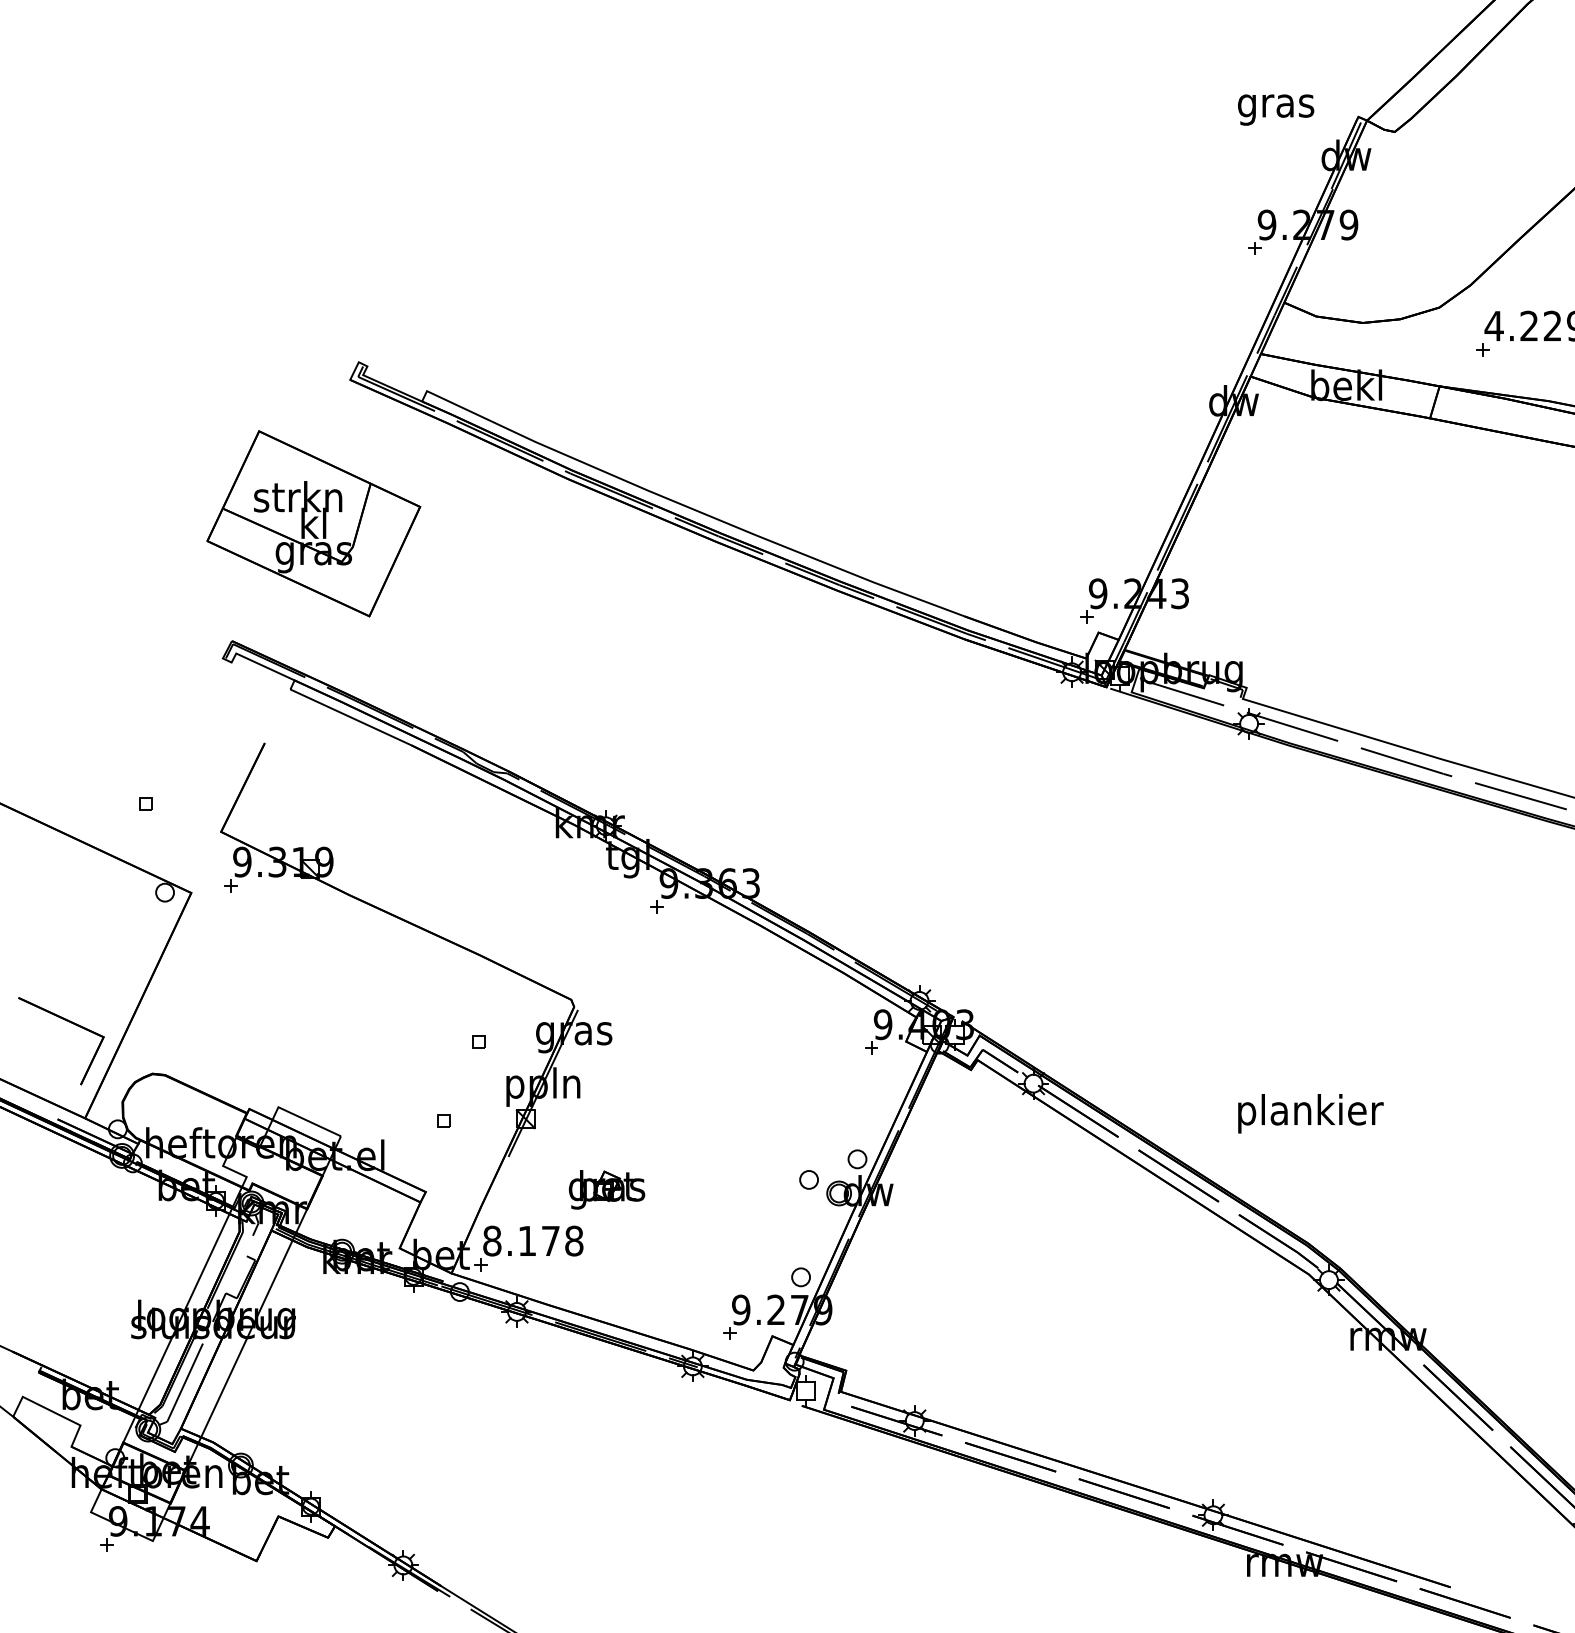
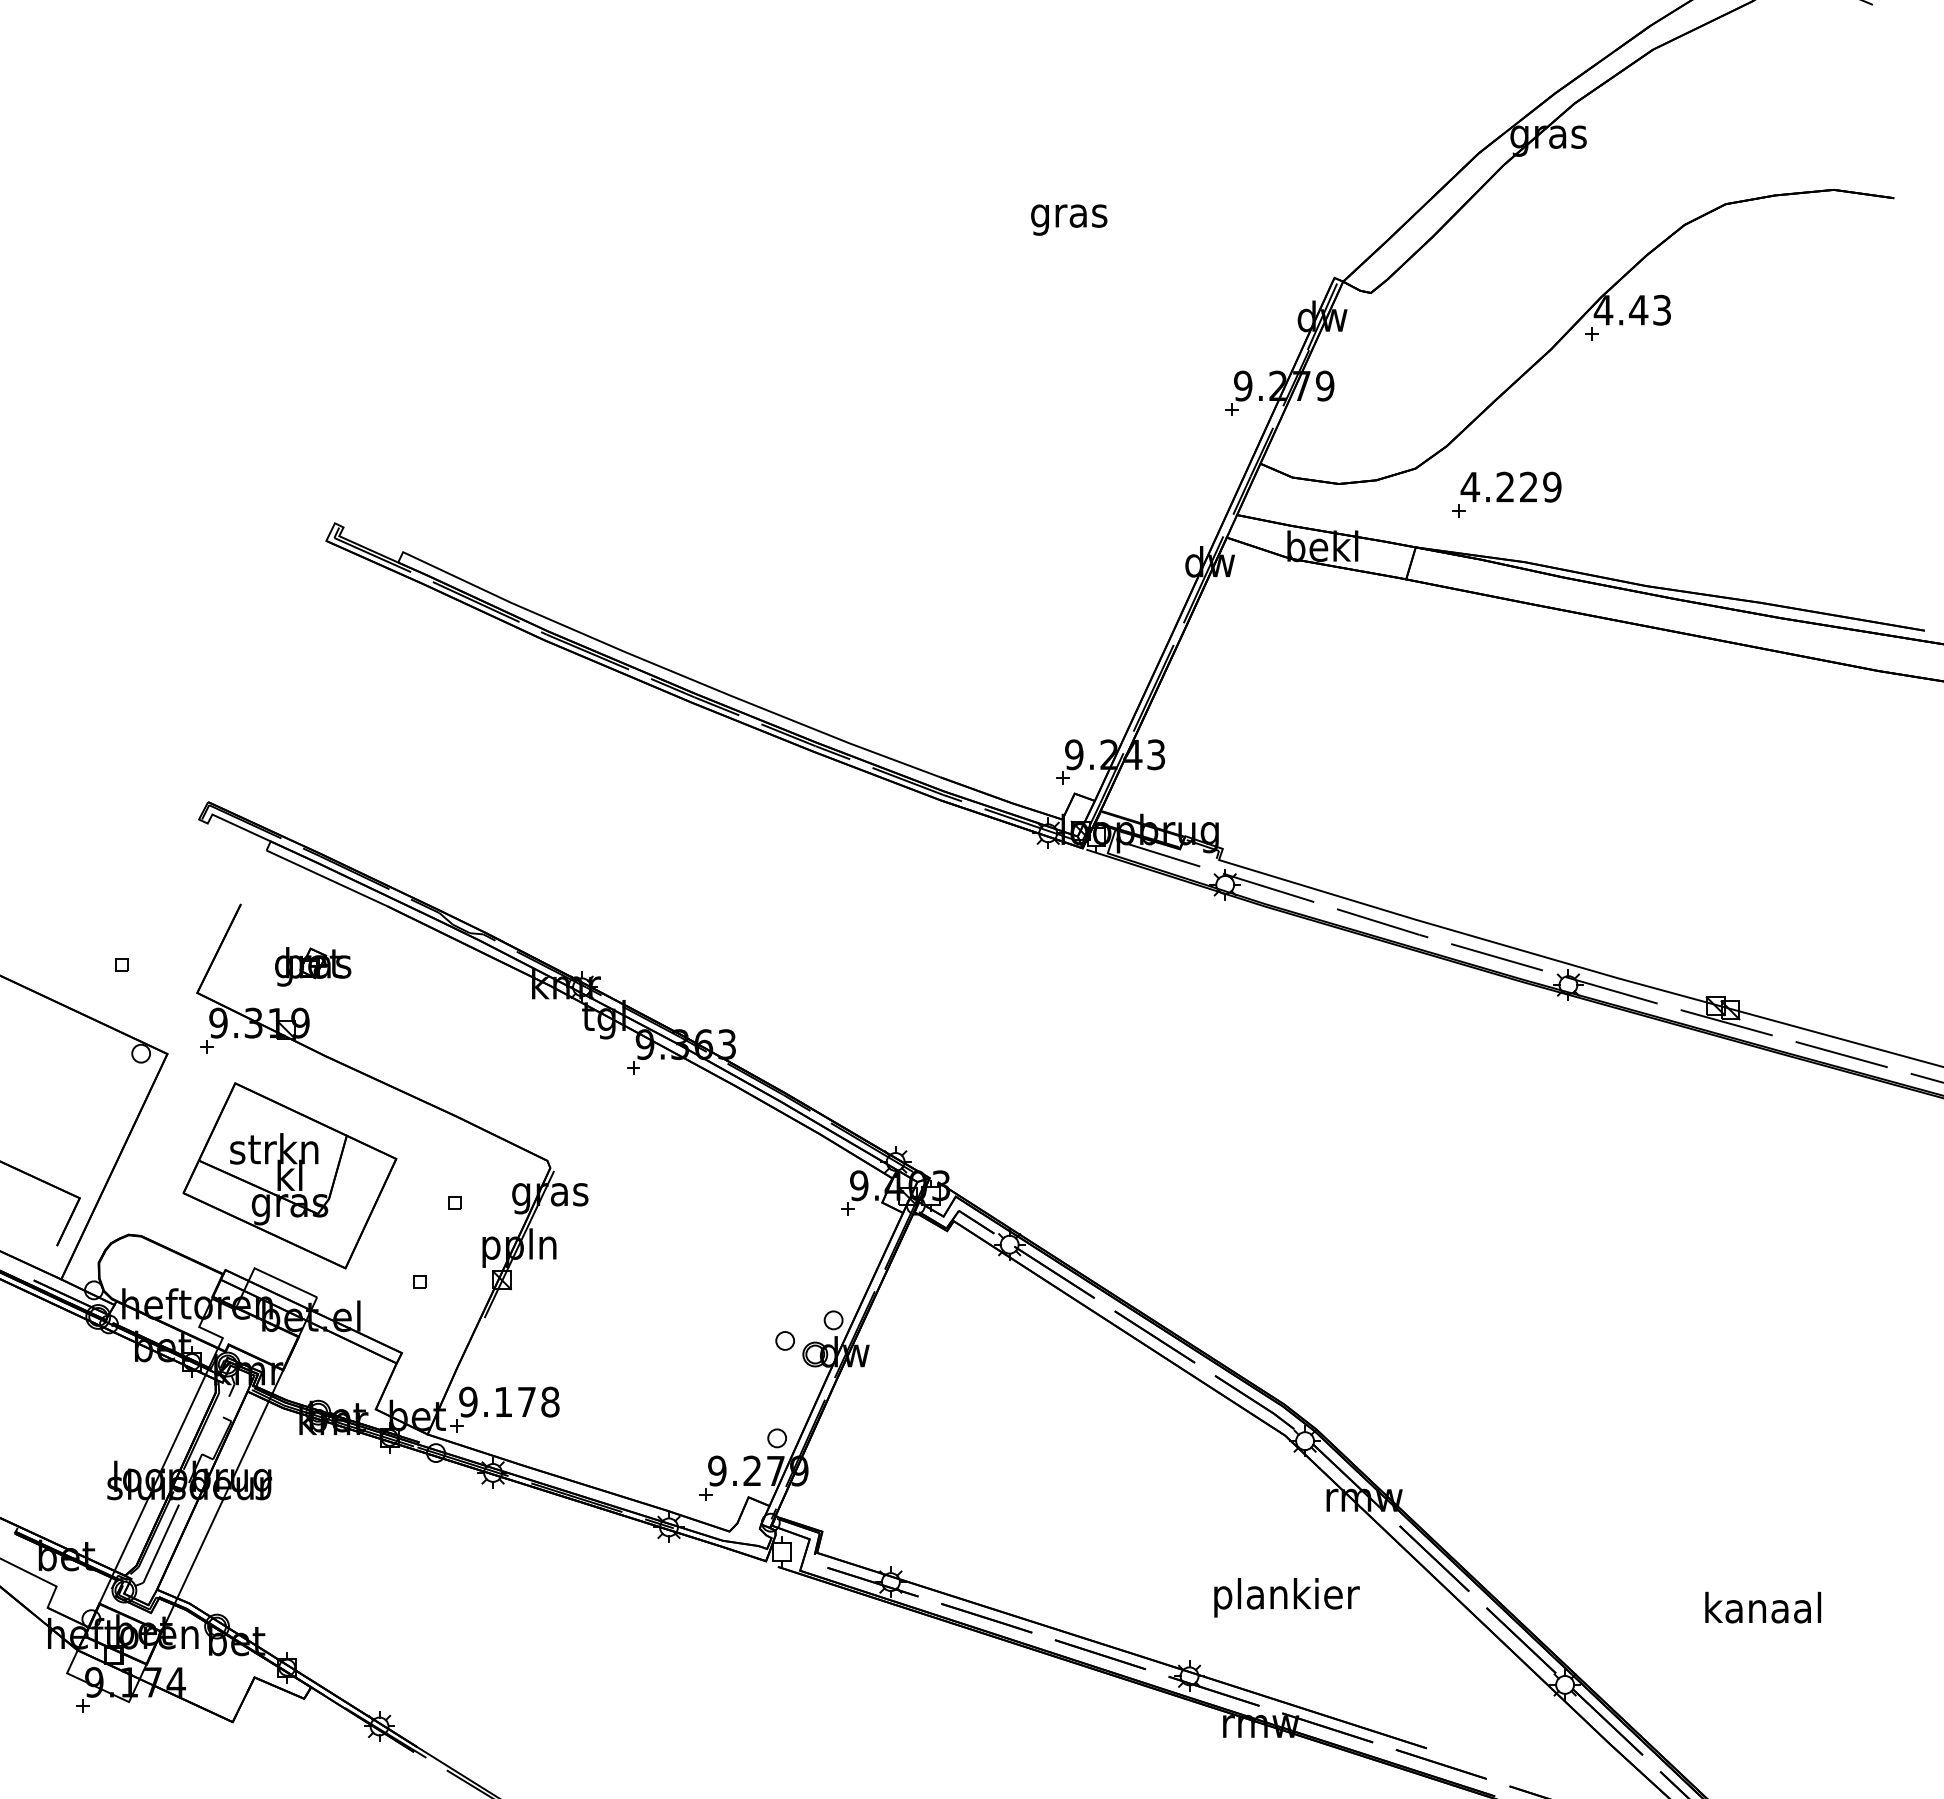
text: (1276, 109) -> (1069, 219), moved
part: (313, 523) -> (289, 1175), moved
text: (1310, 1113) -> (1286, 1597), moved
part: (607, 1189) -> (313, 966), moved
text: (492, 1240) -> (468, 1401), 8.178 -> 9.178

